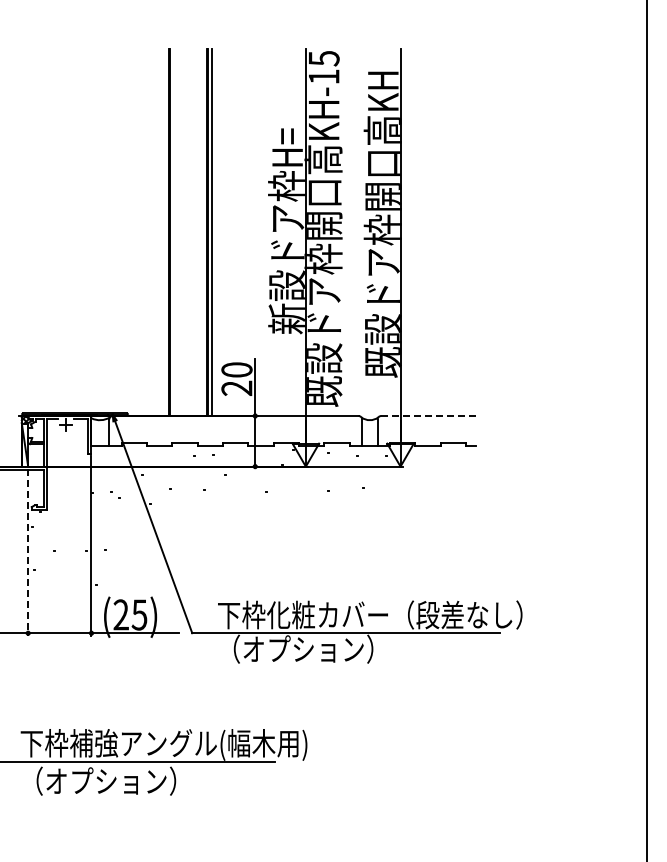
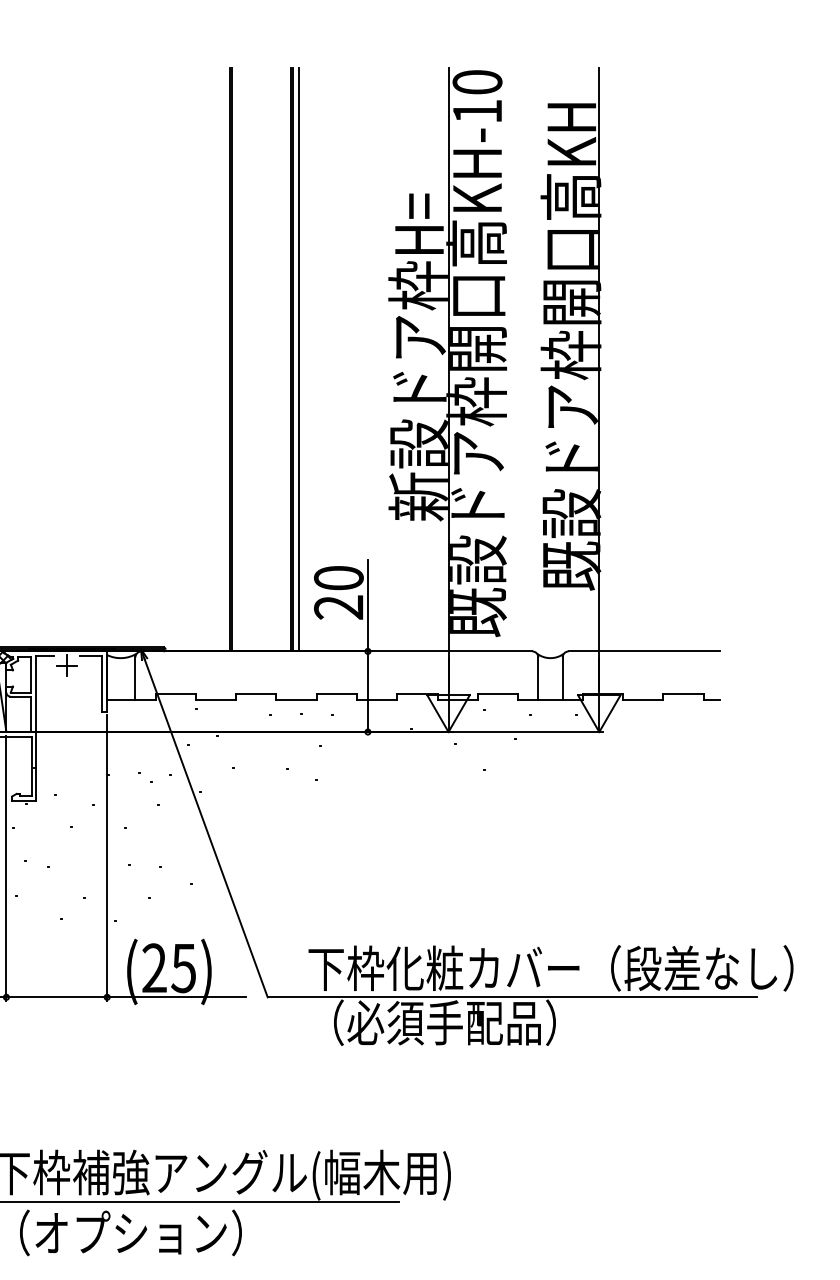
text: (323, 58) -> (476, 82), KH-15 -> KH-10
line: (429, 416) -> (645, 652), dashed -> solid
line: (28, 552) -> (6, 868), dashed -> solid
text: (302, 649) -> (443, 1023), （オプション） -> （必須手配品）

